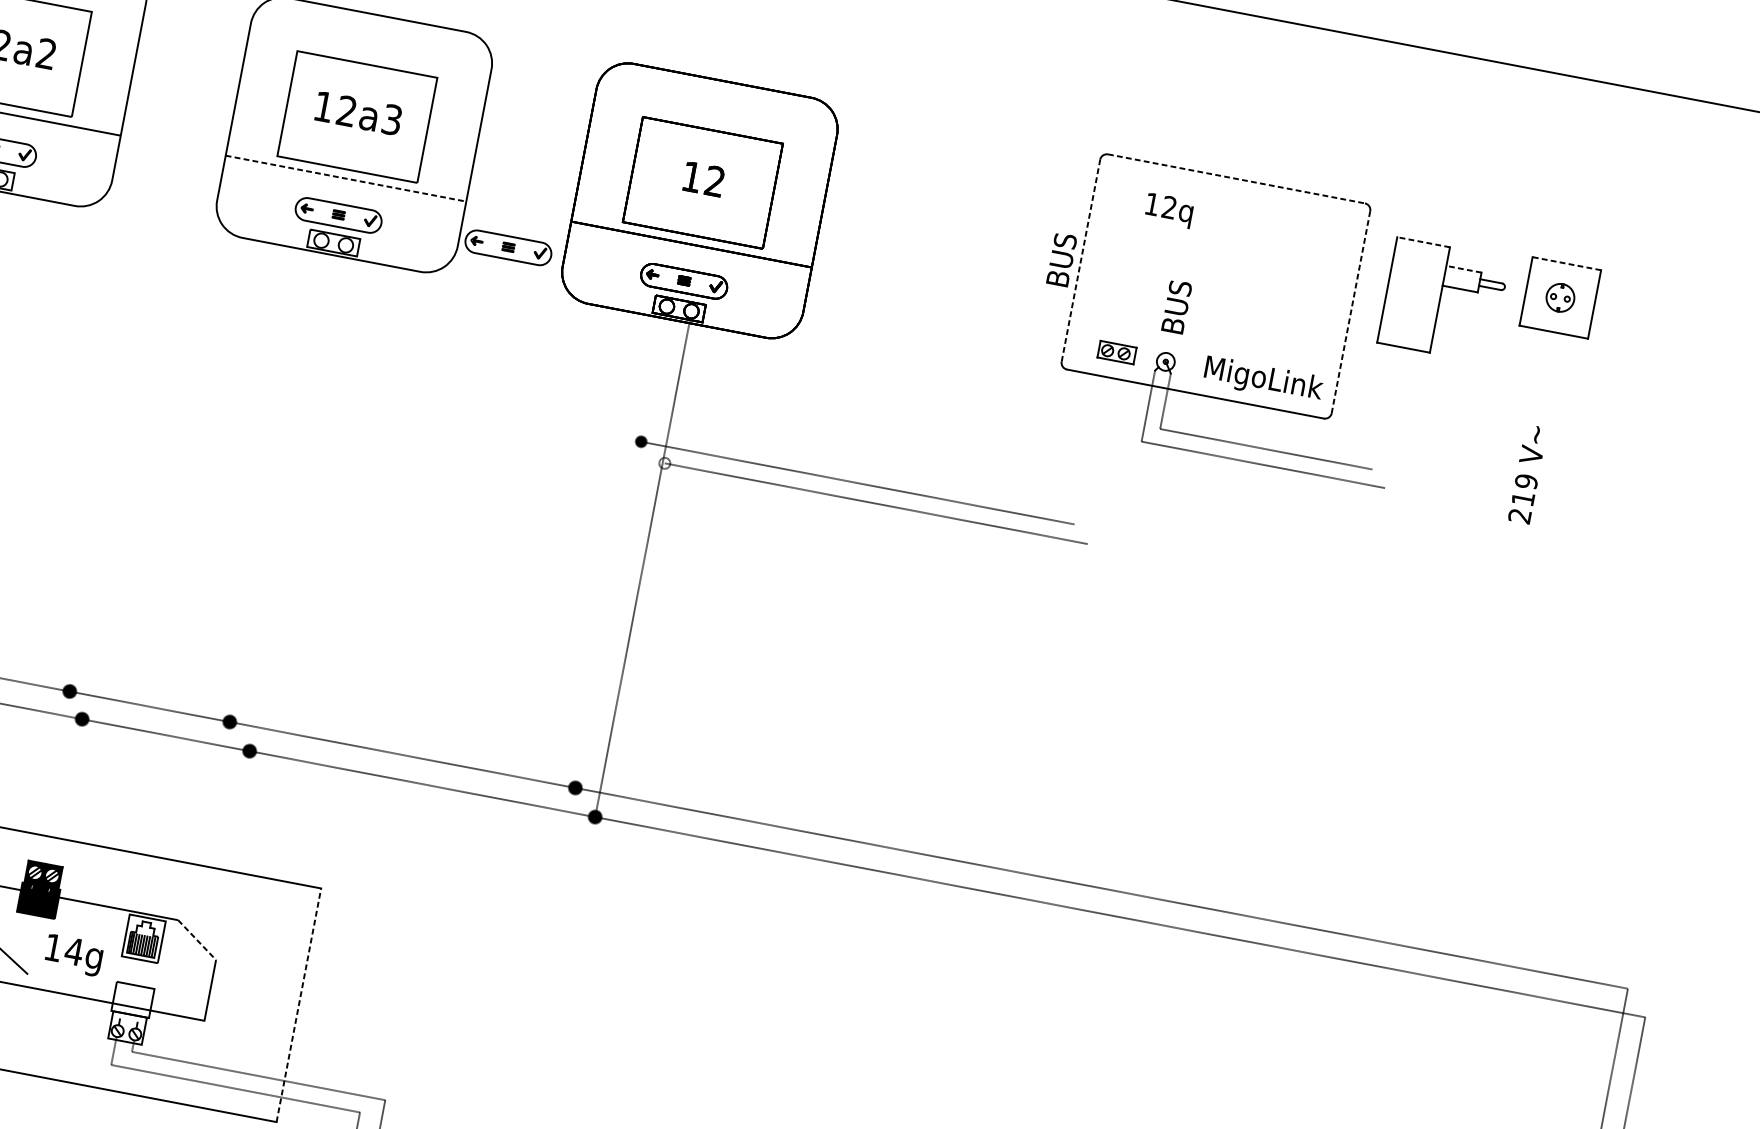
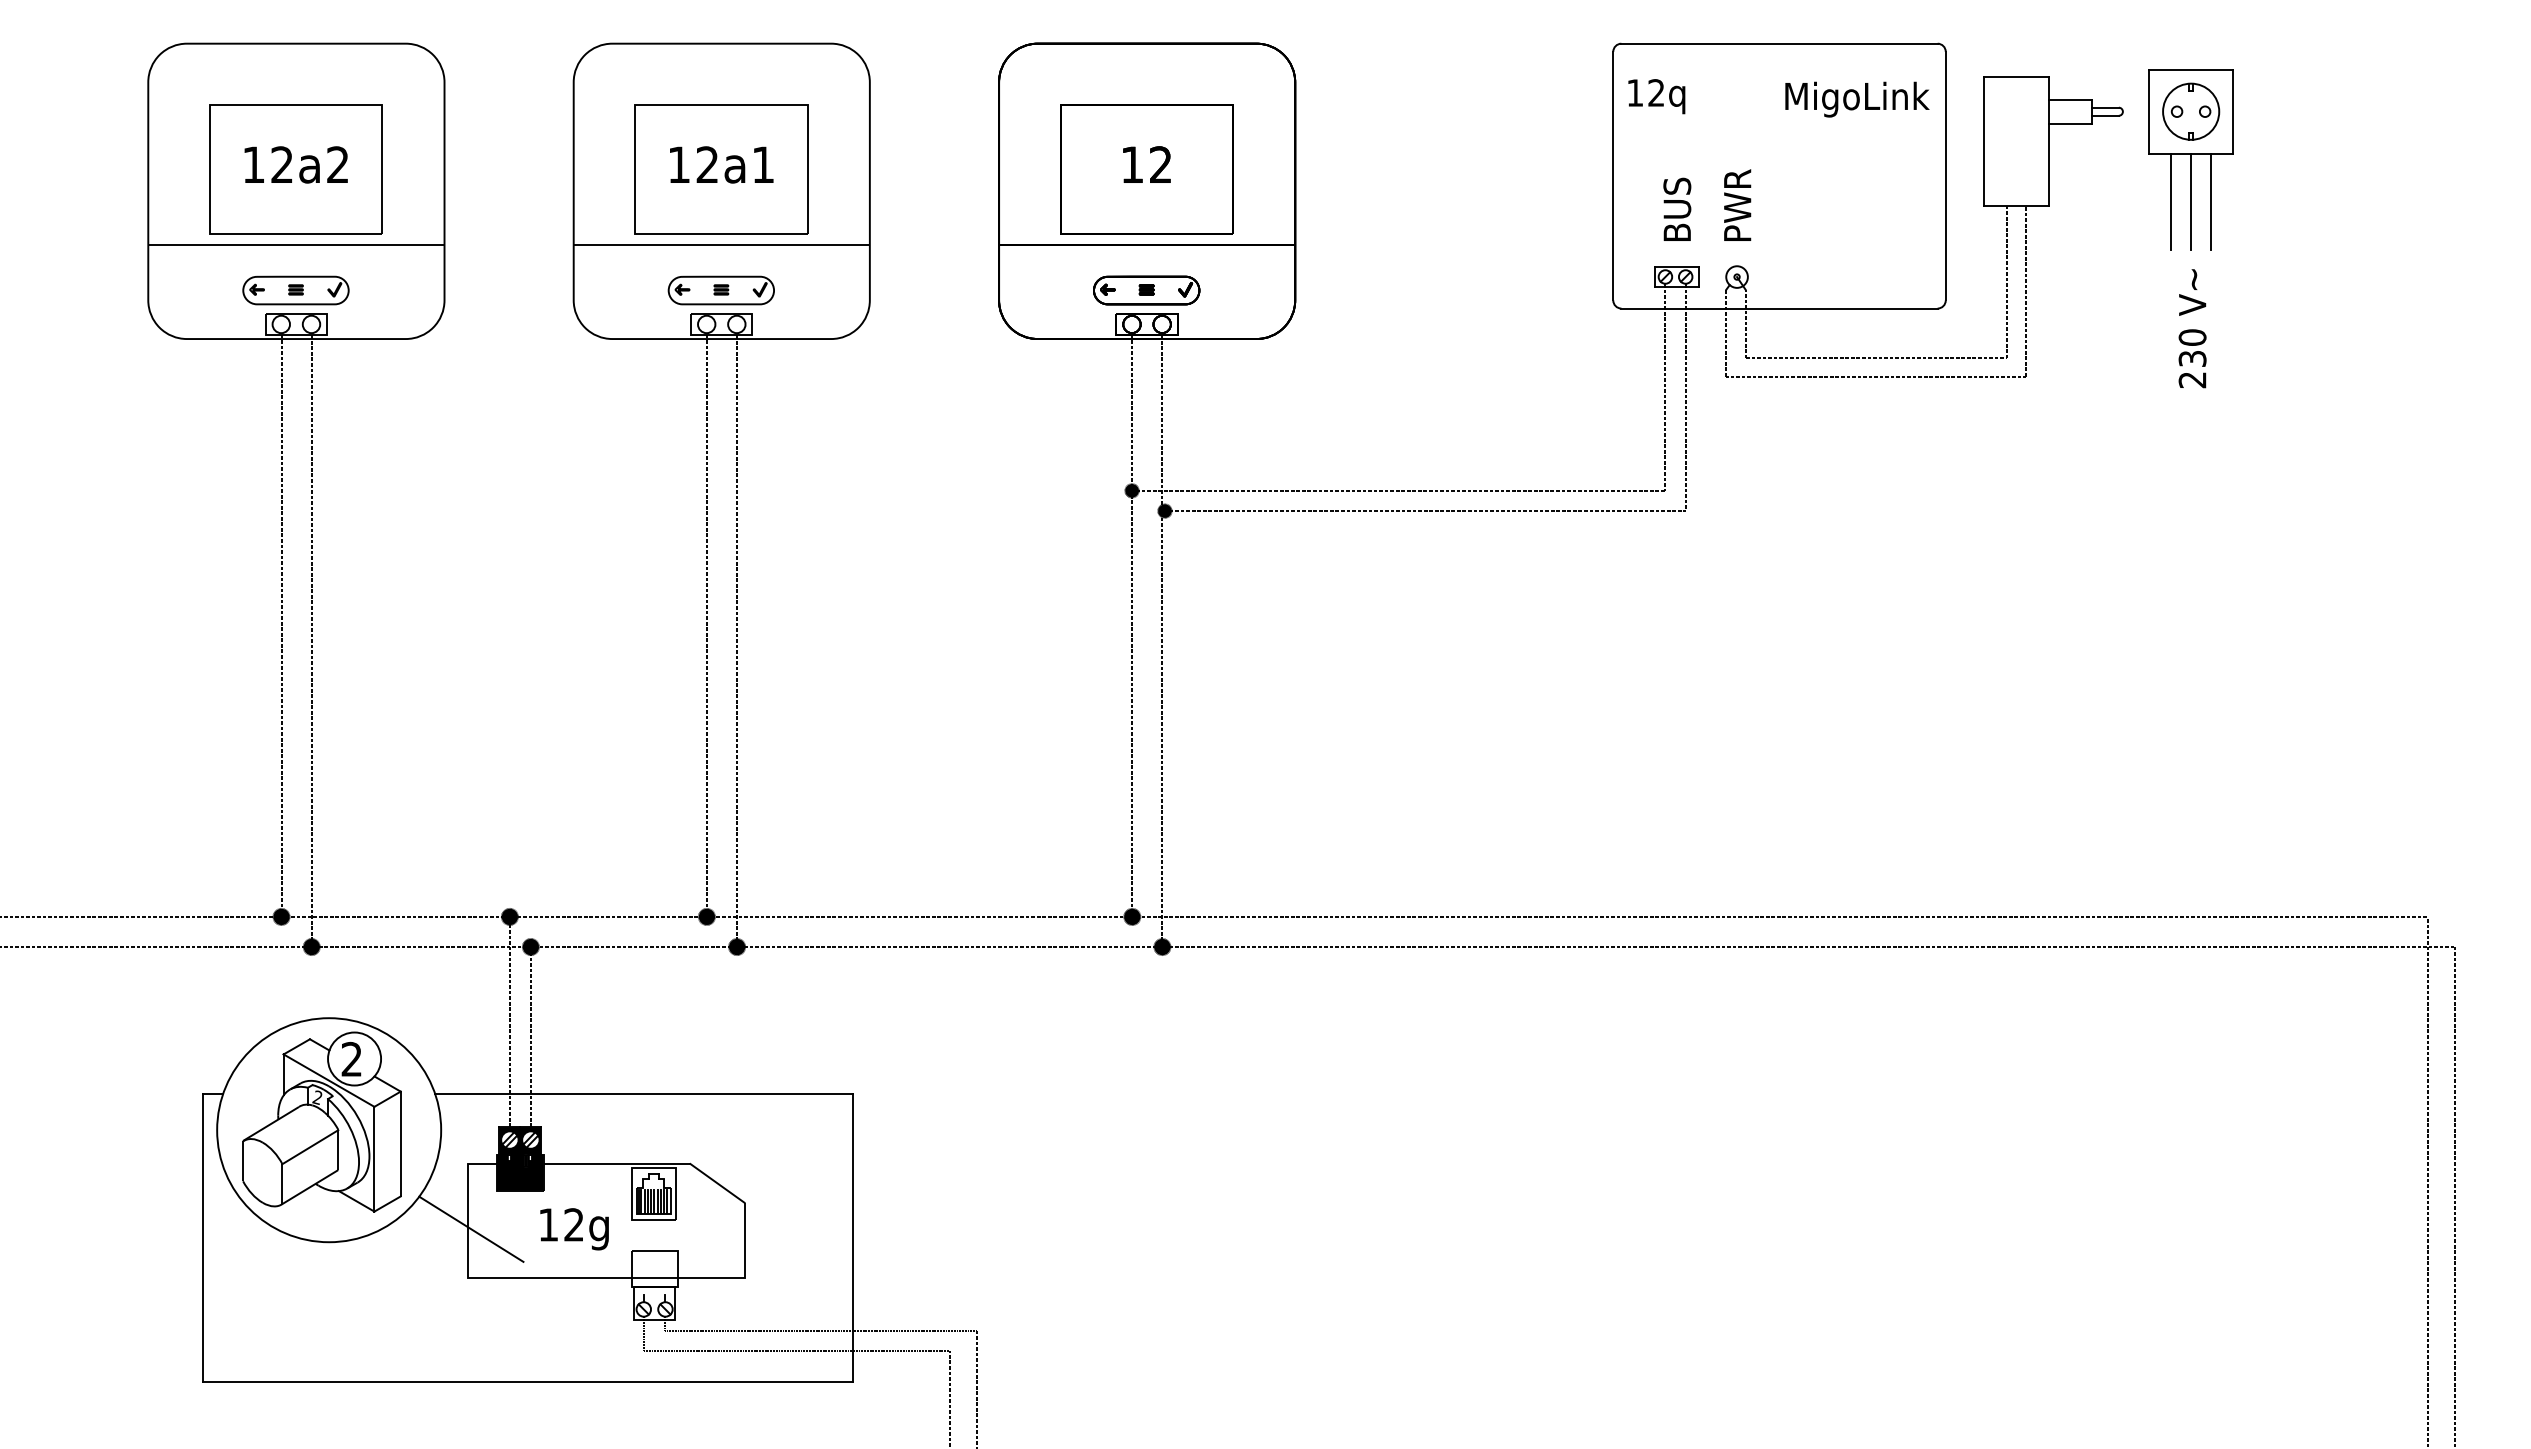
text: (391, 119) -> (762, 164), 12a3 -> 12a1
line: (1237, 178) -> (1780, 43), dashed -> solid
line: (346, 179) -> (722, 245), dashed -> solid
text: (1168, 210) -> (1656, 96), moved
line: (1423, 242) -> (2015, 76), dashed -> solid
part: (507, 247) -> (929, 290), removed
text: (1062, 259) -> (1677, 208), moved
line: (1081, 260) -> (1613, 175), dashed -> solid
line: (1566, 263) -> (2190, 69), dashed -> solid
line: (1464, 269) -> (2070, 99), dashed -> solid
part: (1560, 297) -> (2191, 111), size x1.67
text: (1177, 302) -> (1737, 203), BUS -> PWR
line: (1350, 312) -> (1945, 176), dashed -> solid
line: (1529, 367) -> (2170, 201), added
line: (1546, 370) -> (2191, 201), added
line: (1562, 374) -> (2211, 201), added
text: (1263, 380) -> (1857, 99), moved
line: (1383, 408) -> (2006, 282), added
line: (1397, 418) -> (2025, 291), added
line: (1090, 439) -> (1665, 386), added
line: (1105, 451) -> (1685, 397), added
fill: (664, 462) -> (1164, 510), added
line: (274, 484) -> (706, 624), added
text: (1524, 489) -> (2192, 347), 219 -> 230
line: (297, 502) -> (737, 640), added
line: (620, 550) -> (1132, 624), added
line: (53, 776) -> (509, 1021), added
line: (67, 792) -> (530, 1037), added
line: (197, 940) -> (717, 1183), dashed -> solid
text: (73, 951) -> (573, 1224), 14g -> 12g
line: (299, 1005) -> (853, 1237), dashed -> solid

